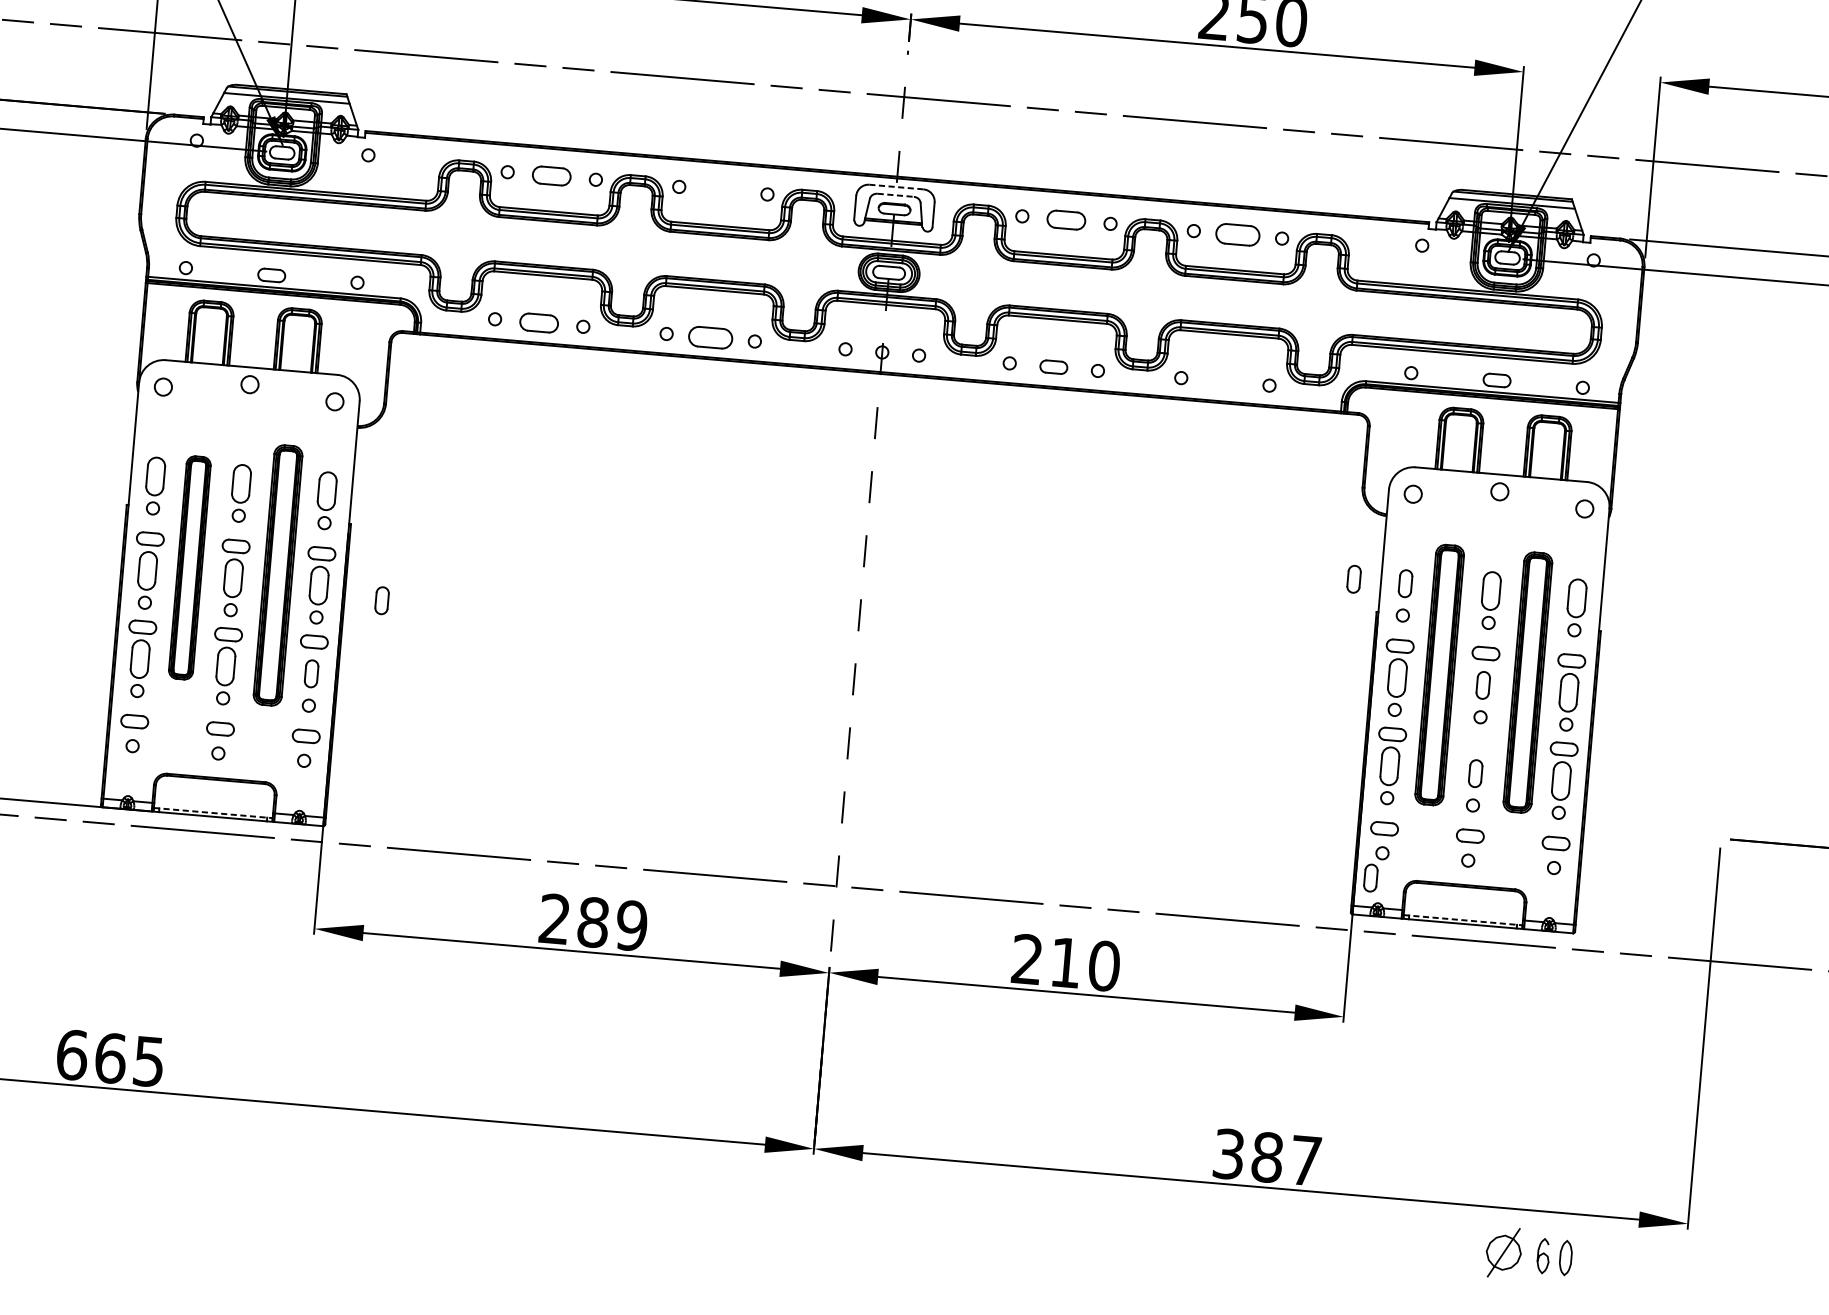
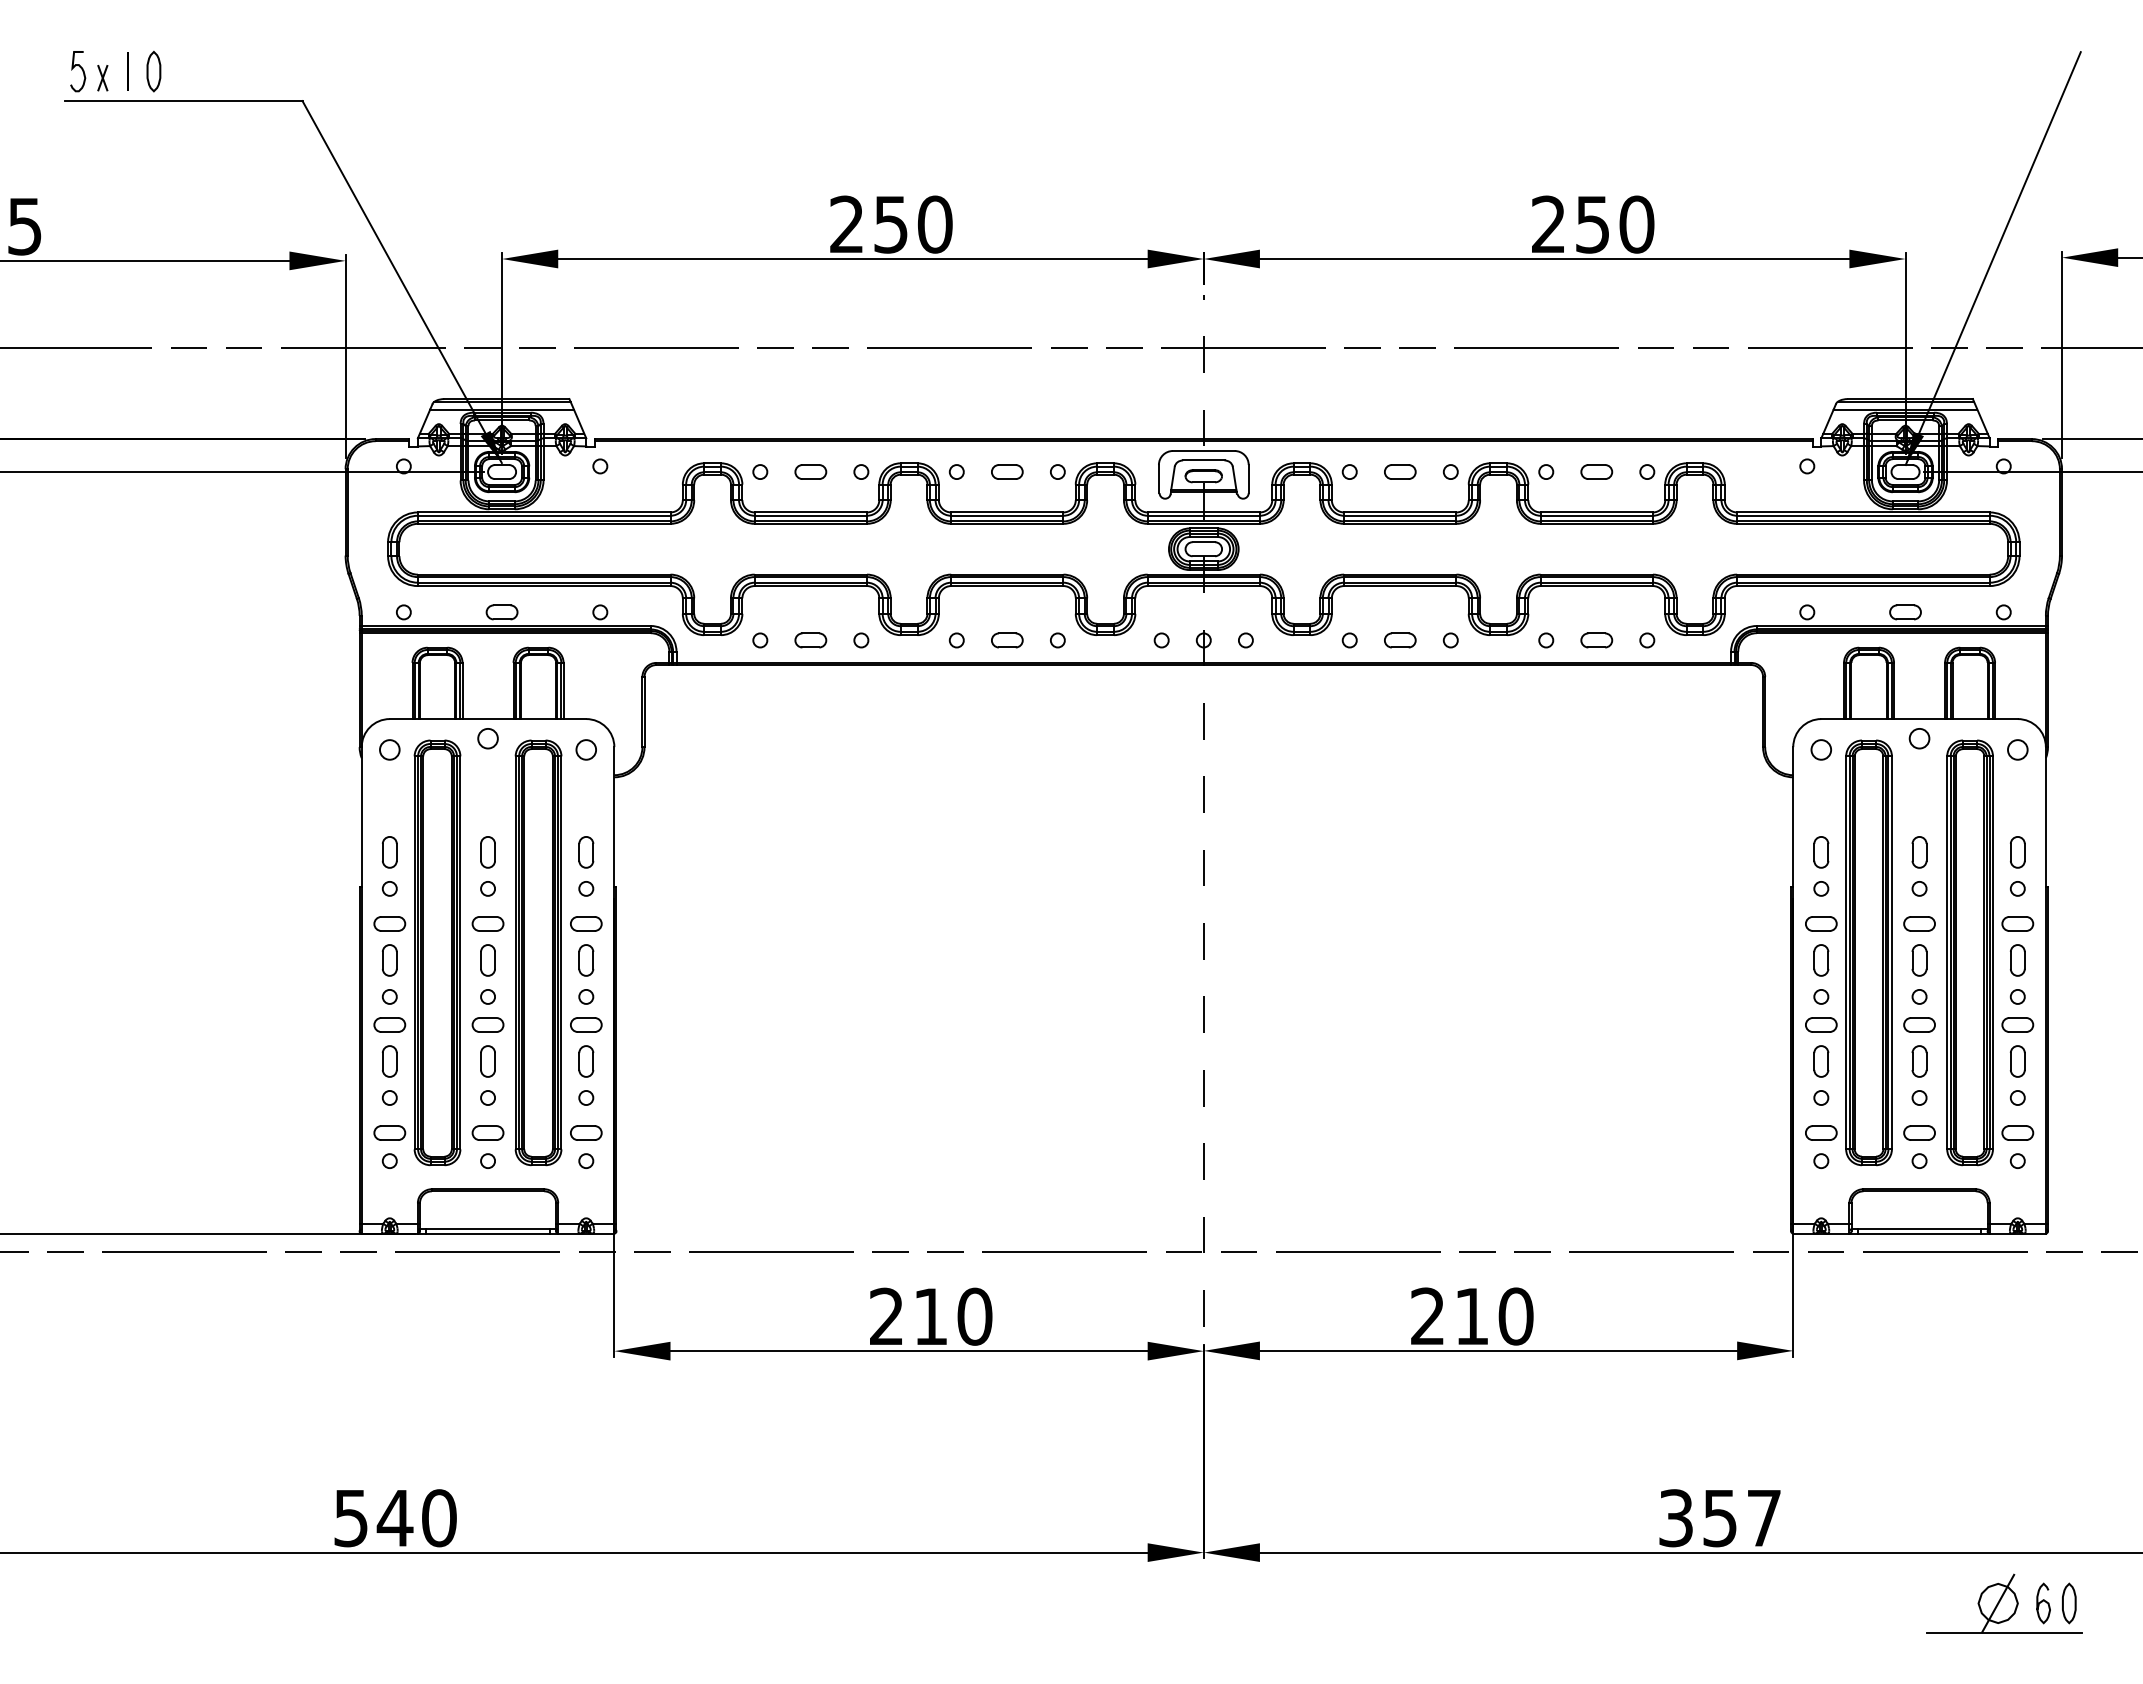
part: (551, 175) -> (810, 471), size x0.71
line: (896, 187) -> (1203, 451), dashed -> solid
part: (723, 190) -> (1007, 471), added
line: (895, 195) -> (1203, 460), dashed -> solid
part: (1066, 219) -> (1400, 471), size x0.71
part: (1237, 234) -> (1596, 471), size x0.62
part: (538, 323) -> (810, 640), size x0.71
part: (710, 337) -> (1007, 640), size x0.62
part: (1225, 381) -> (1596, 640), added
part: (155, 476) -> (389, 852), size x0.71
part: (241, 483) -> (487, 852), size x0.71
part: (327, 491) -> (586, 852), size x0.71
part: (189, 567) -> (437, 952), size x1.67
part: (147, 570) -> (389, 960), size x0.71
part: (278, 575) -> (538, 952), size x1.43
part: (232, 578) -> (487, 960), size x0.71
part: (1354, 579) -> (1762, 852), removed
part: (319, 585) -> (586, 960), size x0.71
part: (1491, 591) -> (1919, 852), size x0.71
part: (1576, 598) -> (2017, 852), size x0.71
part: (382, 600) -> (659, 971), removed
part: (139, 659) -> (389, 1061), size x0.71
part: (225, 666) -> (487, 1061), size x0.71
part: (1439, 674) -> (1868, 952), size x1.43
part: (1397, 678) -> (1821, 960), size x0.71
part: (1527, 682) -> (1969, 952), size x1.43
part: (1568, 692) -> (2017, 960), size x0.71
part: (1478, 741) -> (1919, 1024), added
part: (1390, 766) -> (1821, 1061), size x0.71
part: (1561, 780) -> (2017, 1061), size x0.71
line: (213, 813) -> (488, 1229), dashed -> solid
part: (1370, 878) -> (1810, 1190), removed
line: (1463, 920) -> (1920, 1229), dashed -> solid
text: (612, 923) -> (952, 1316), 289 -> 210
text: (110, 1058) -> (395, 1518), 665 -> 540
text: (1267, 1157) -> (1720, 1518), 387 -> 357
line: (1507, 1278) -> (2004, 1632), added

